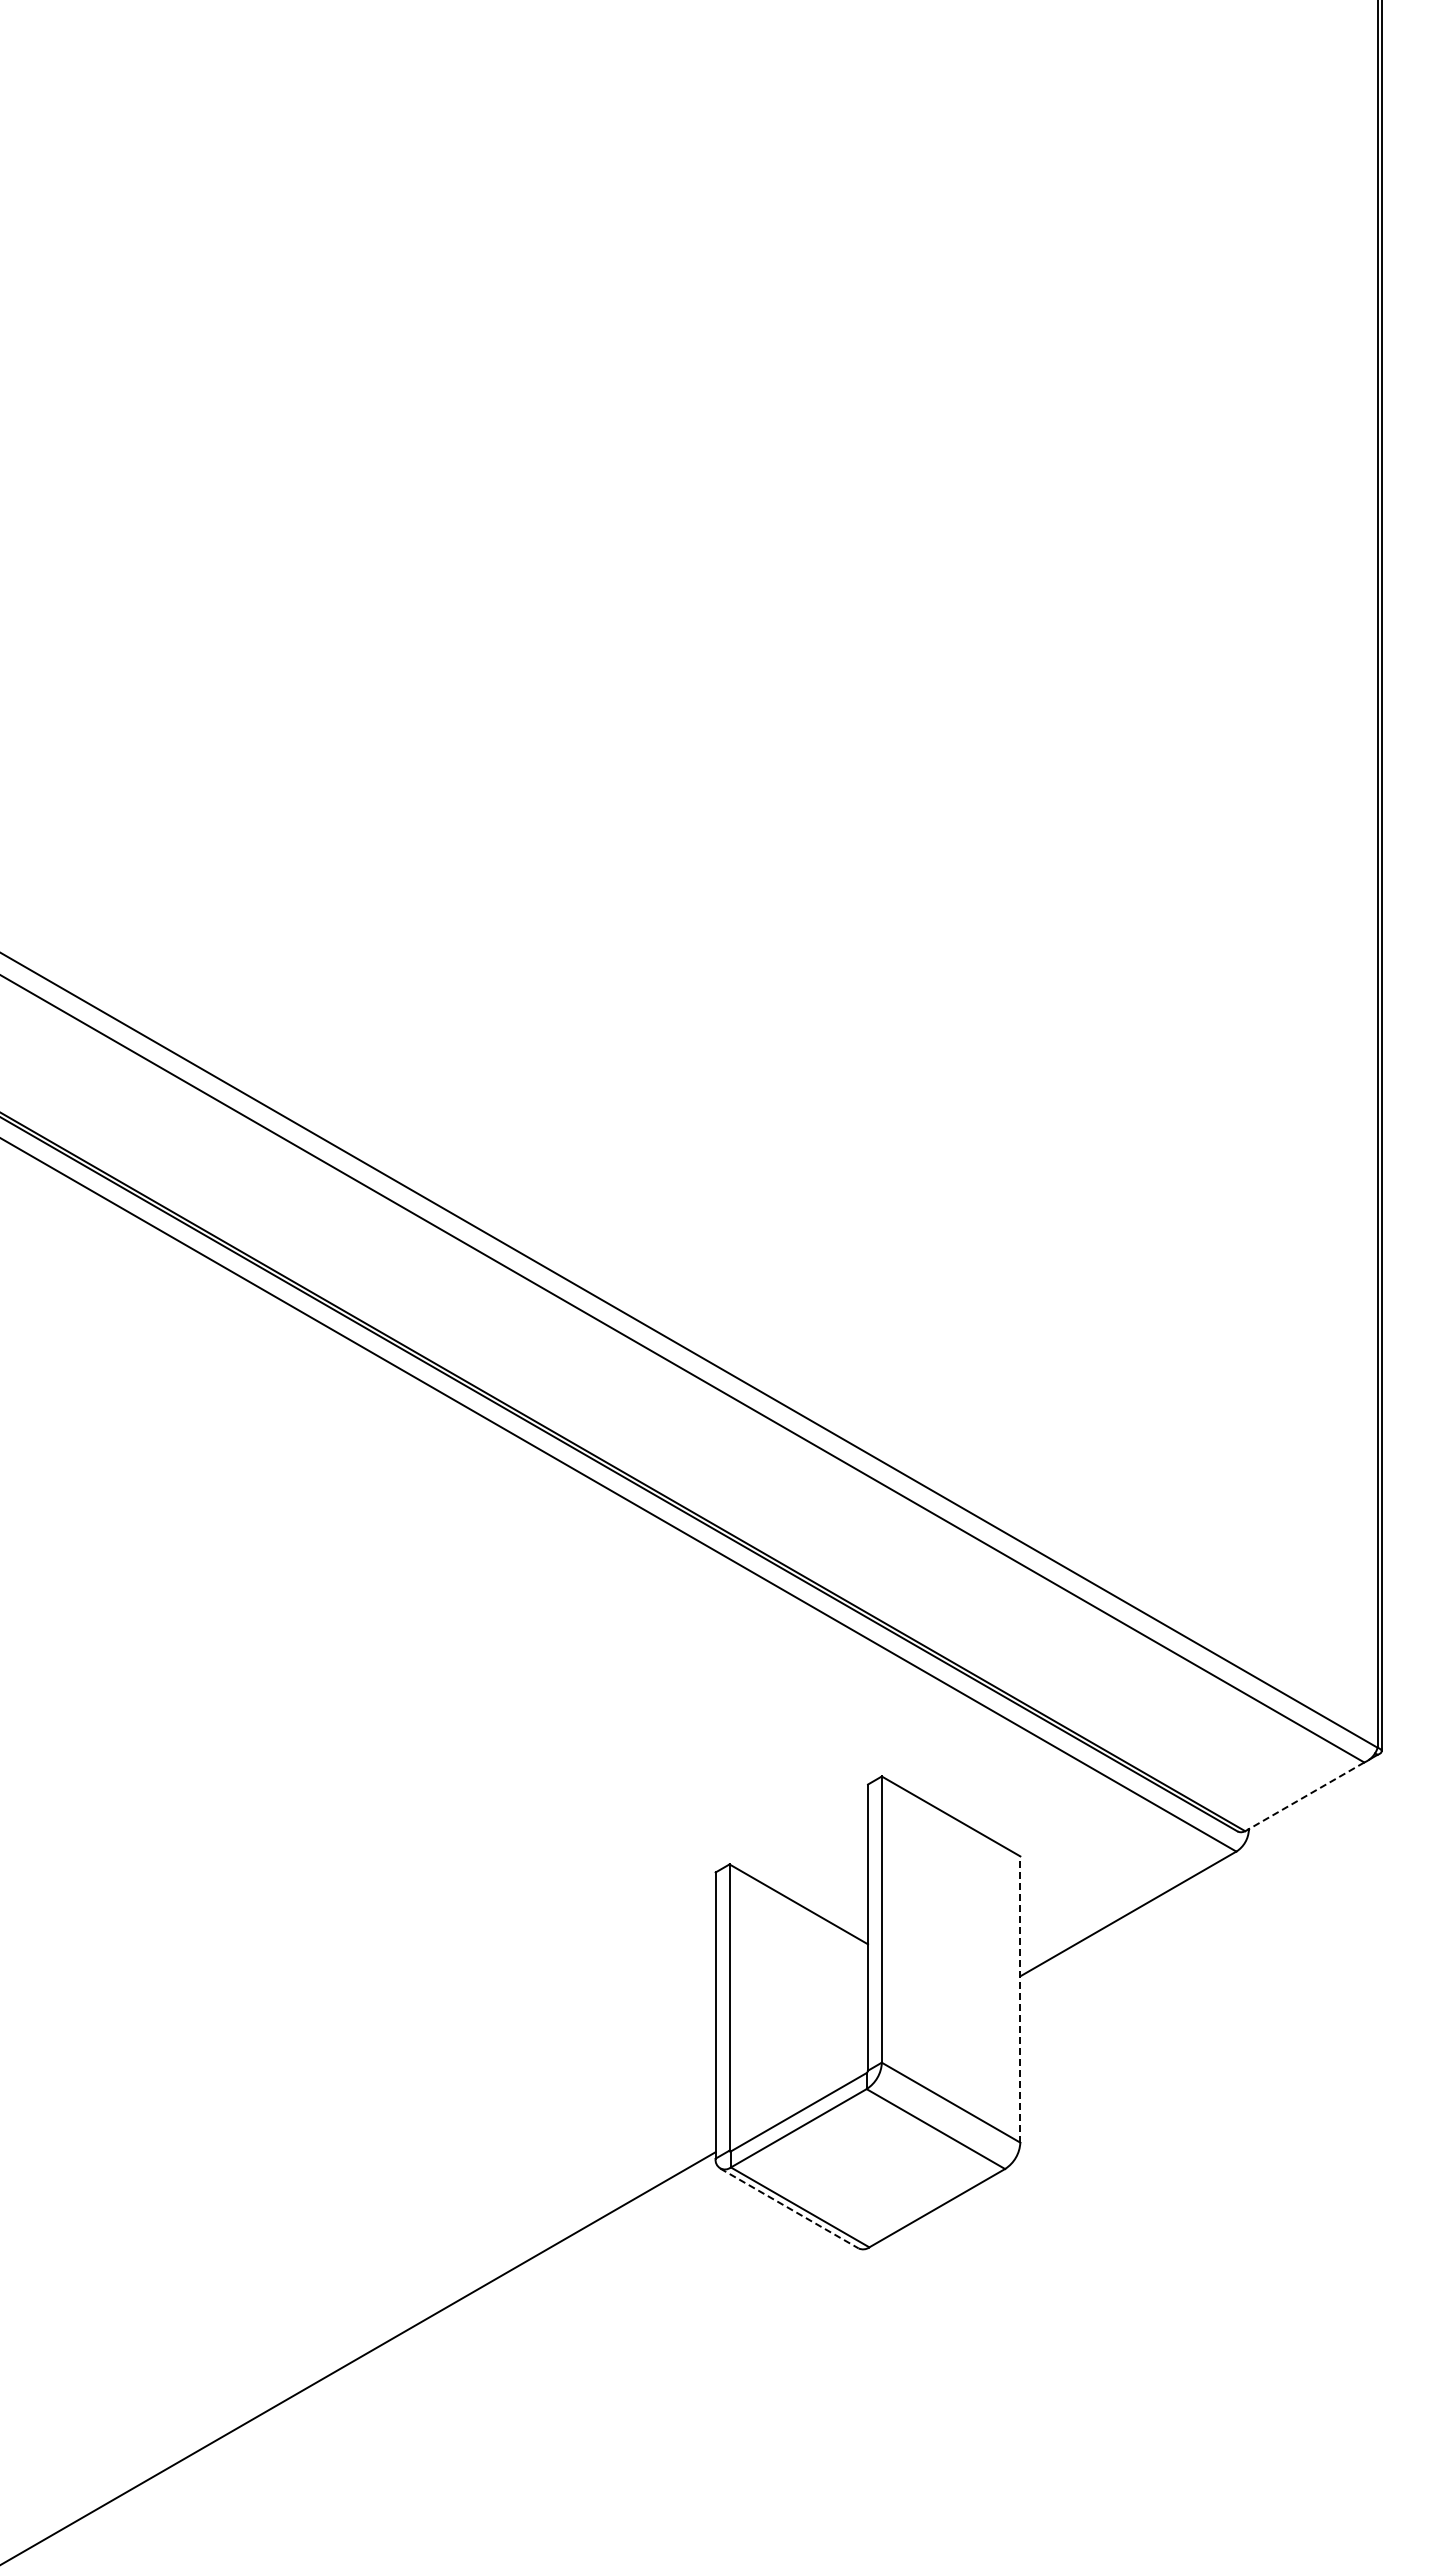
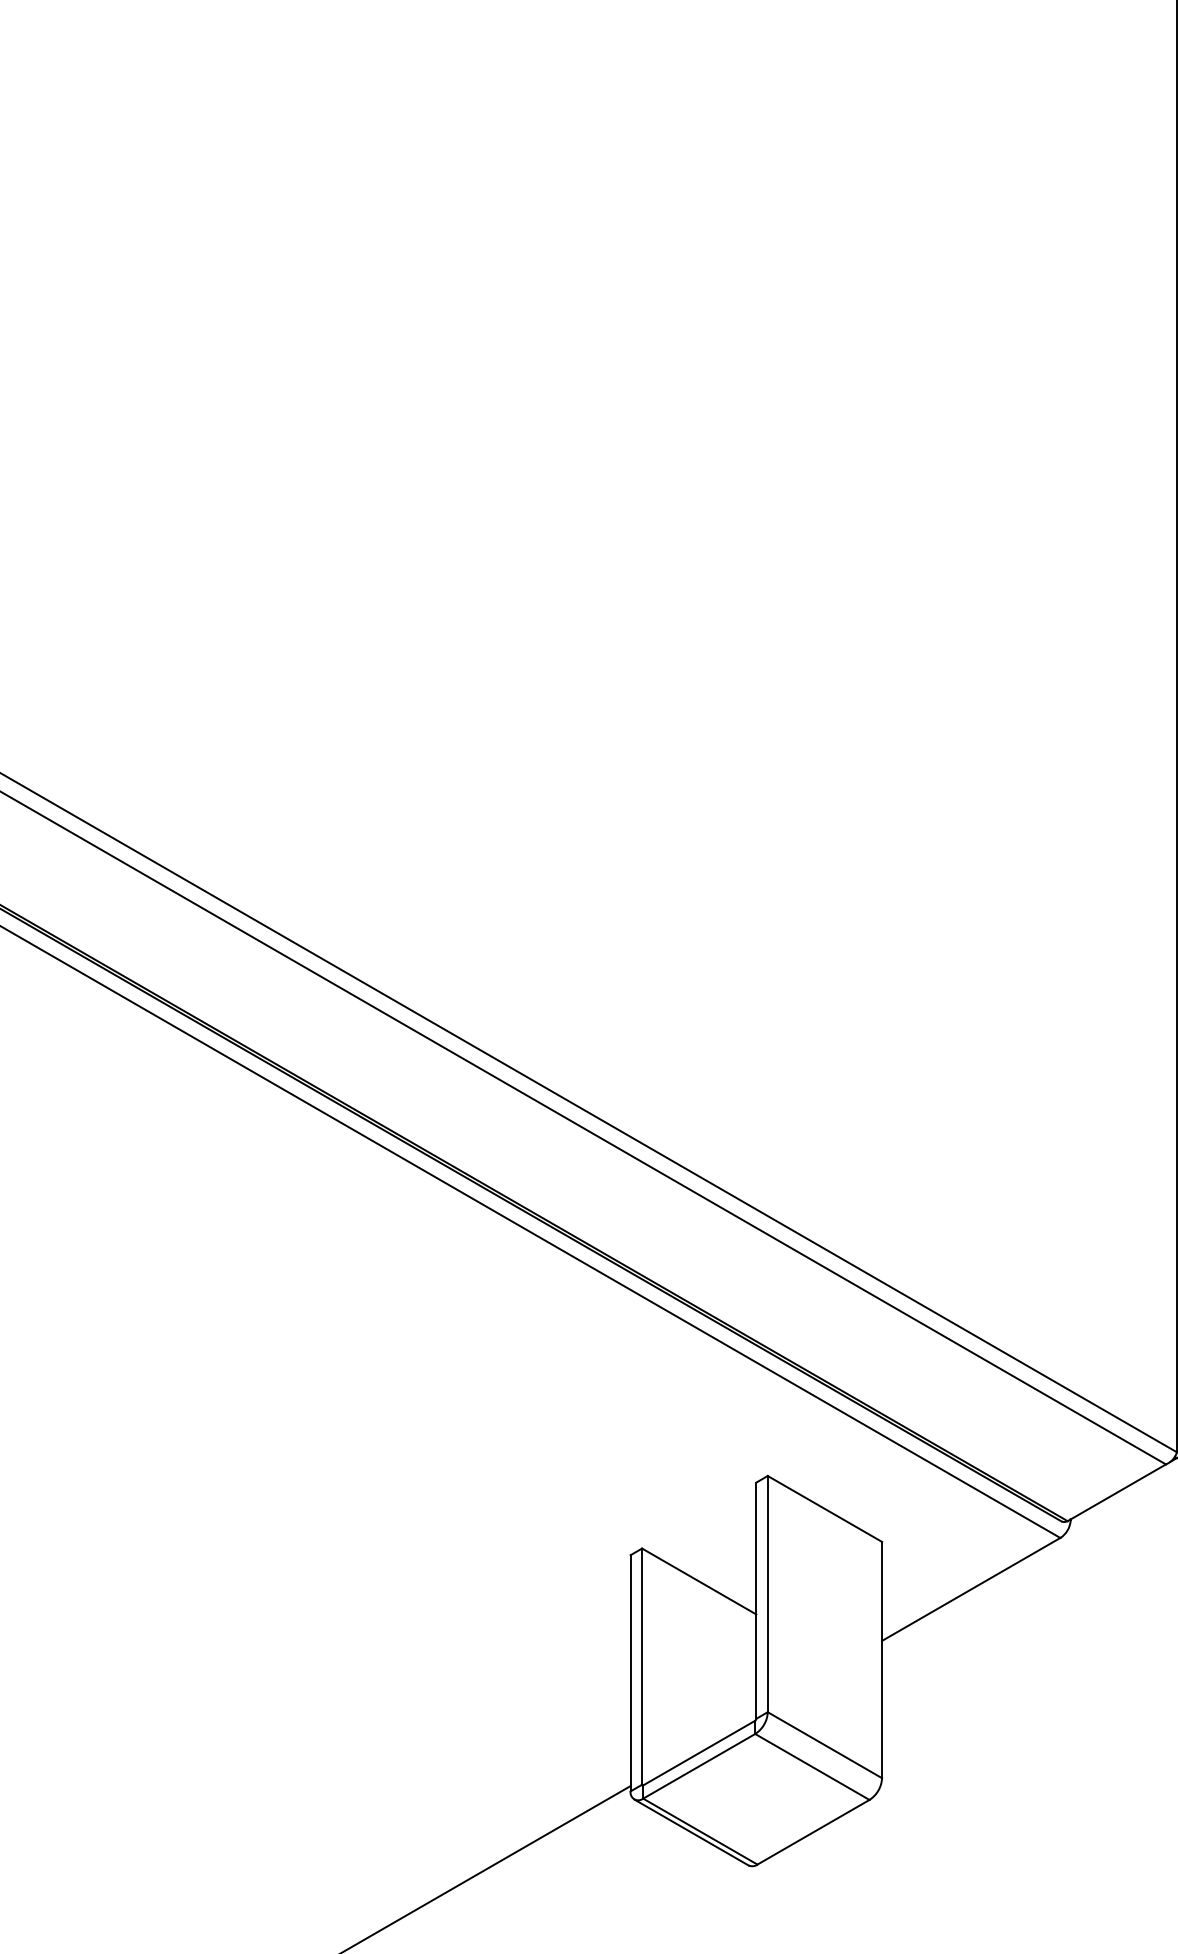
line: (1304, 1796) -> (1116, 1492), dashed -> solid
line: (1020, 1999) -> (882, 1660), dashed -> solid
line: (789, 2208) -> (691, 1832), dashed -> solid

